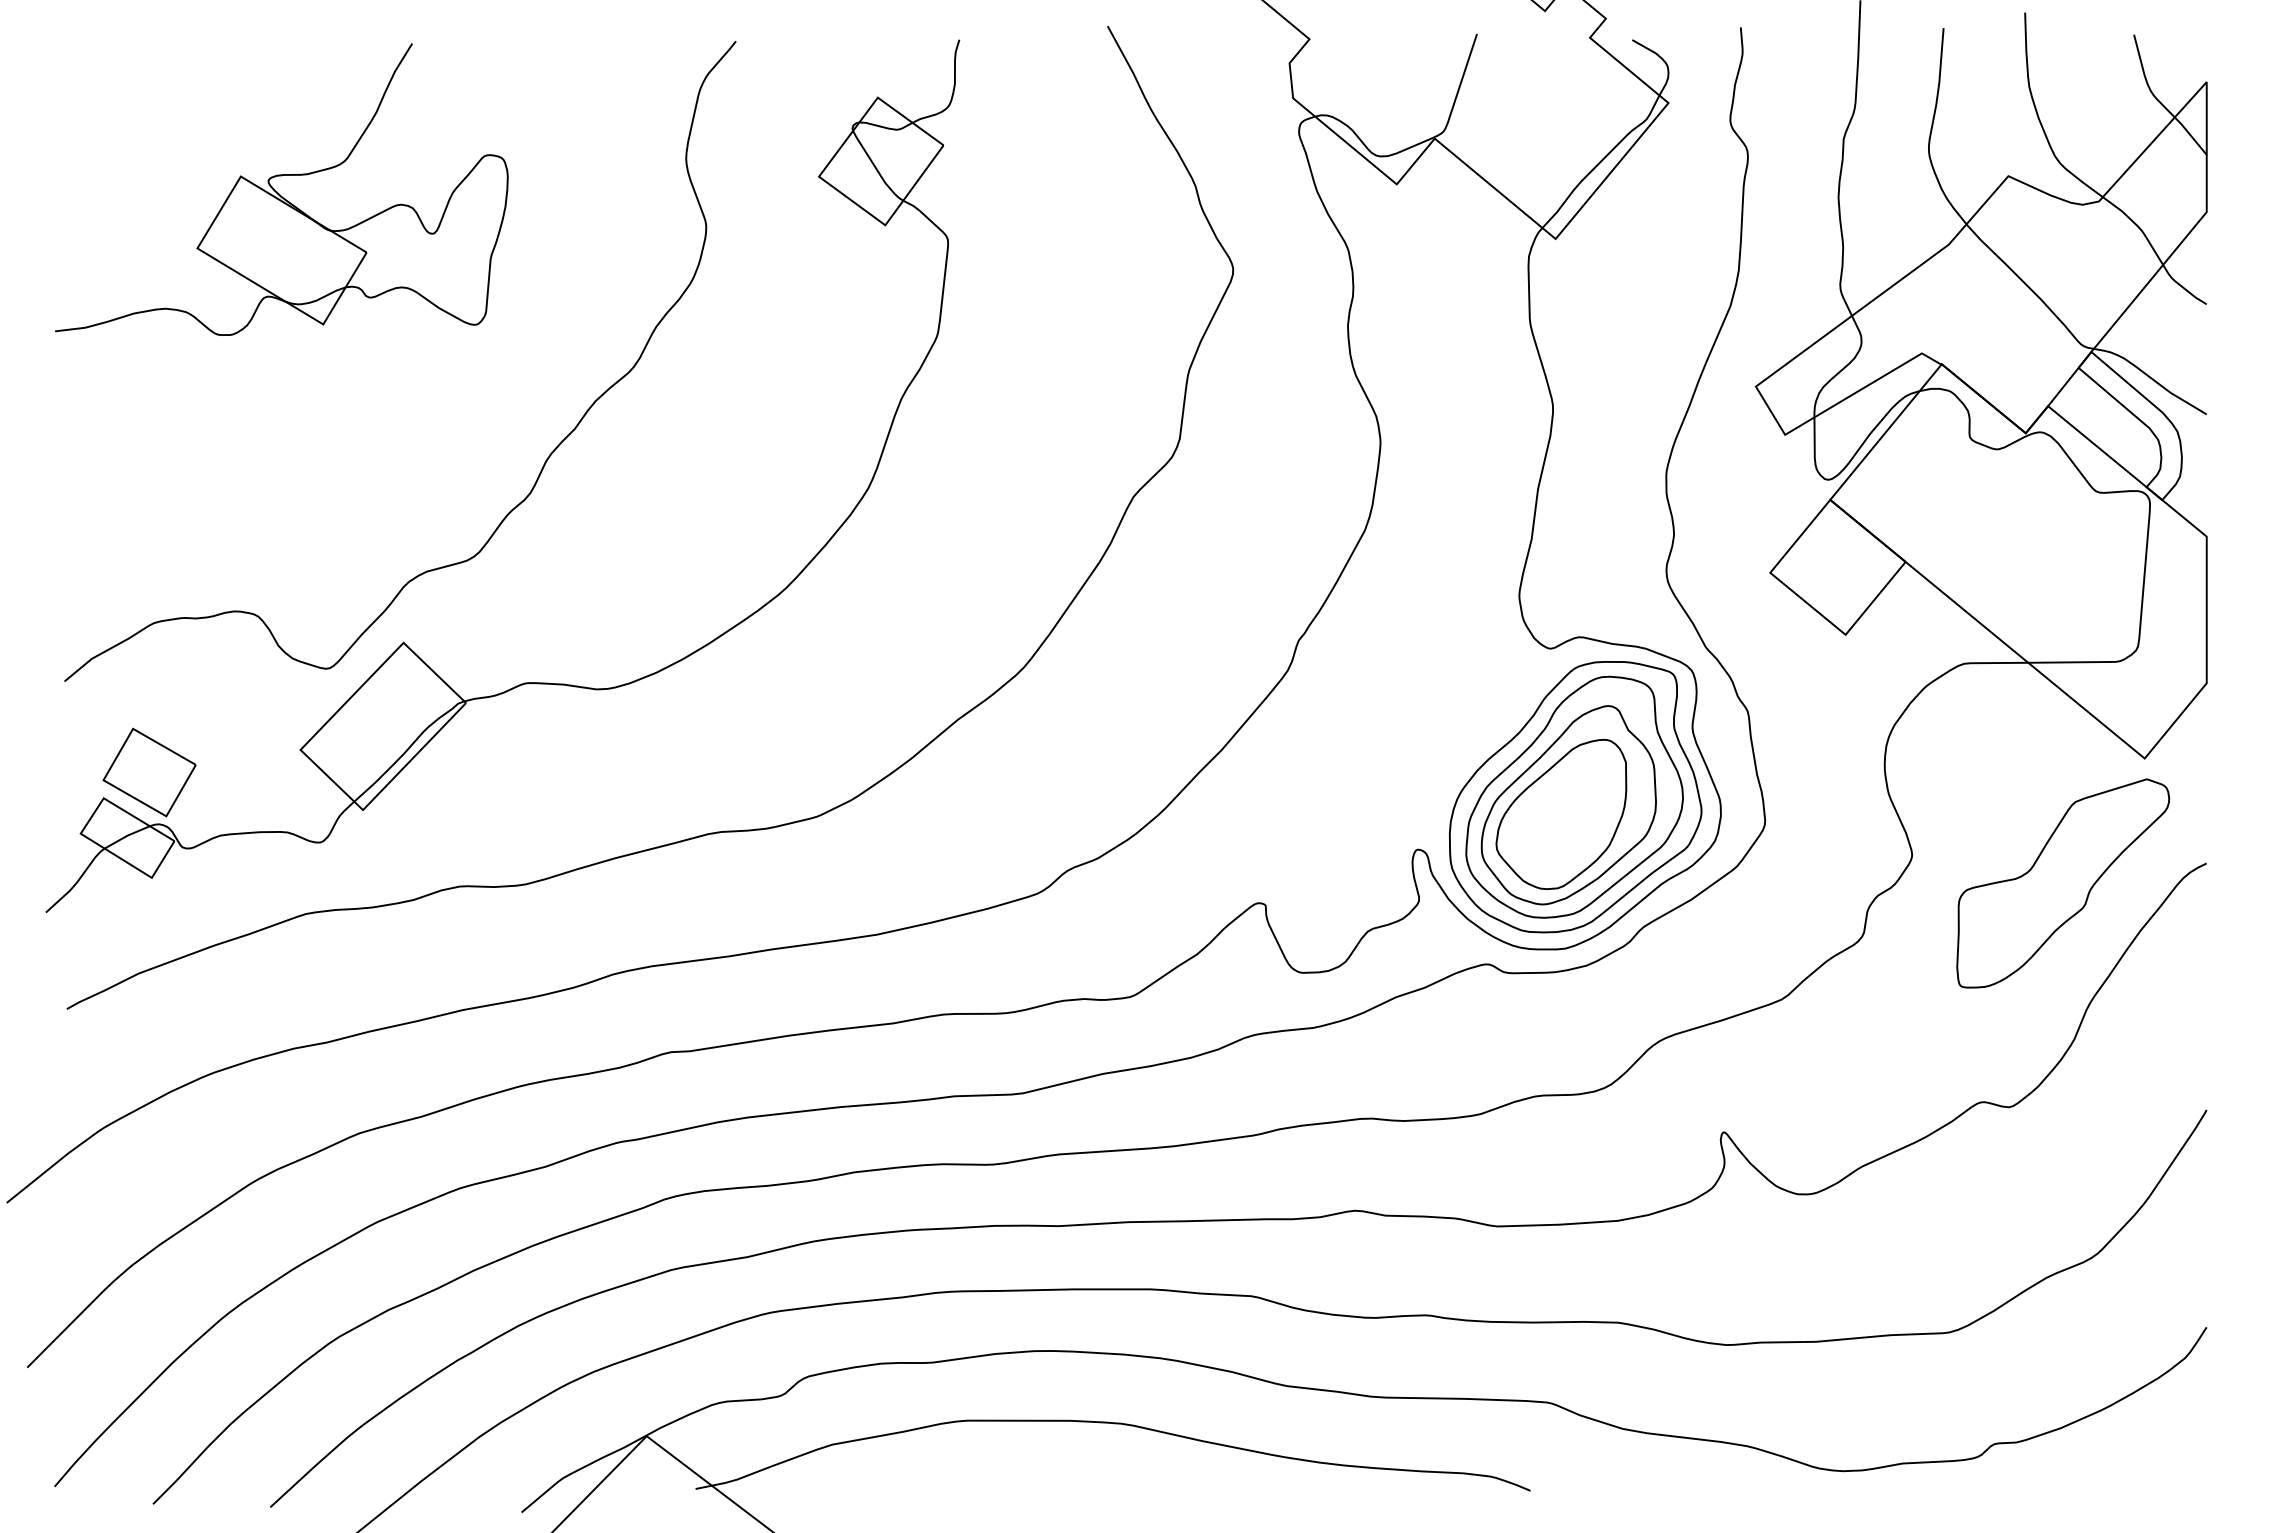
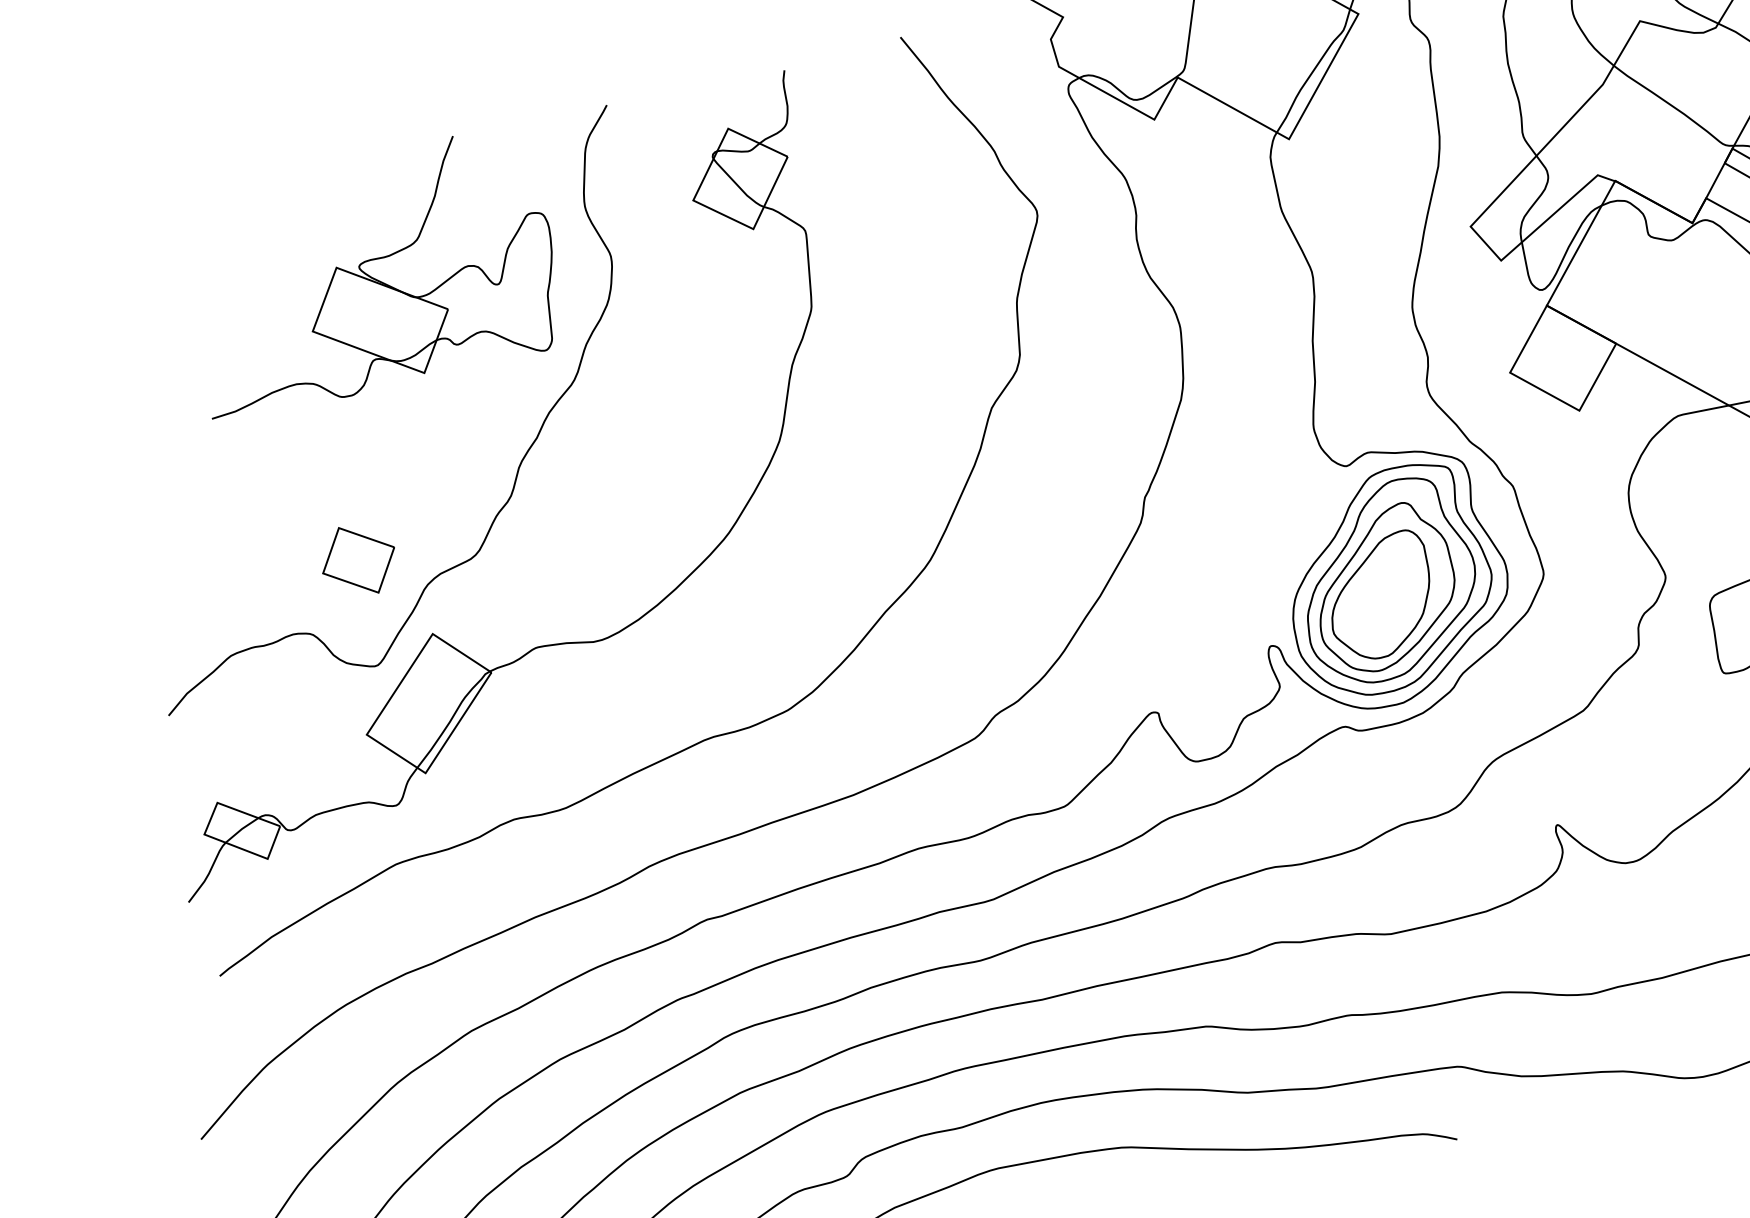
part: (281, 189) -> (370, 271), moved
part: (149, 772) -> (358, 560), moved

